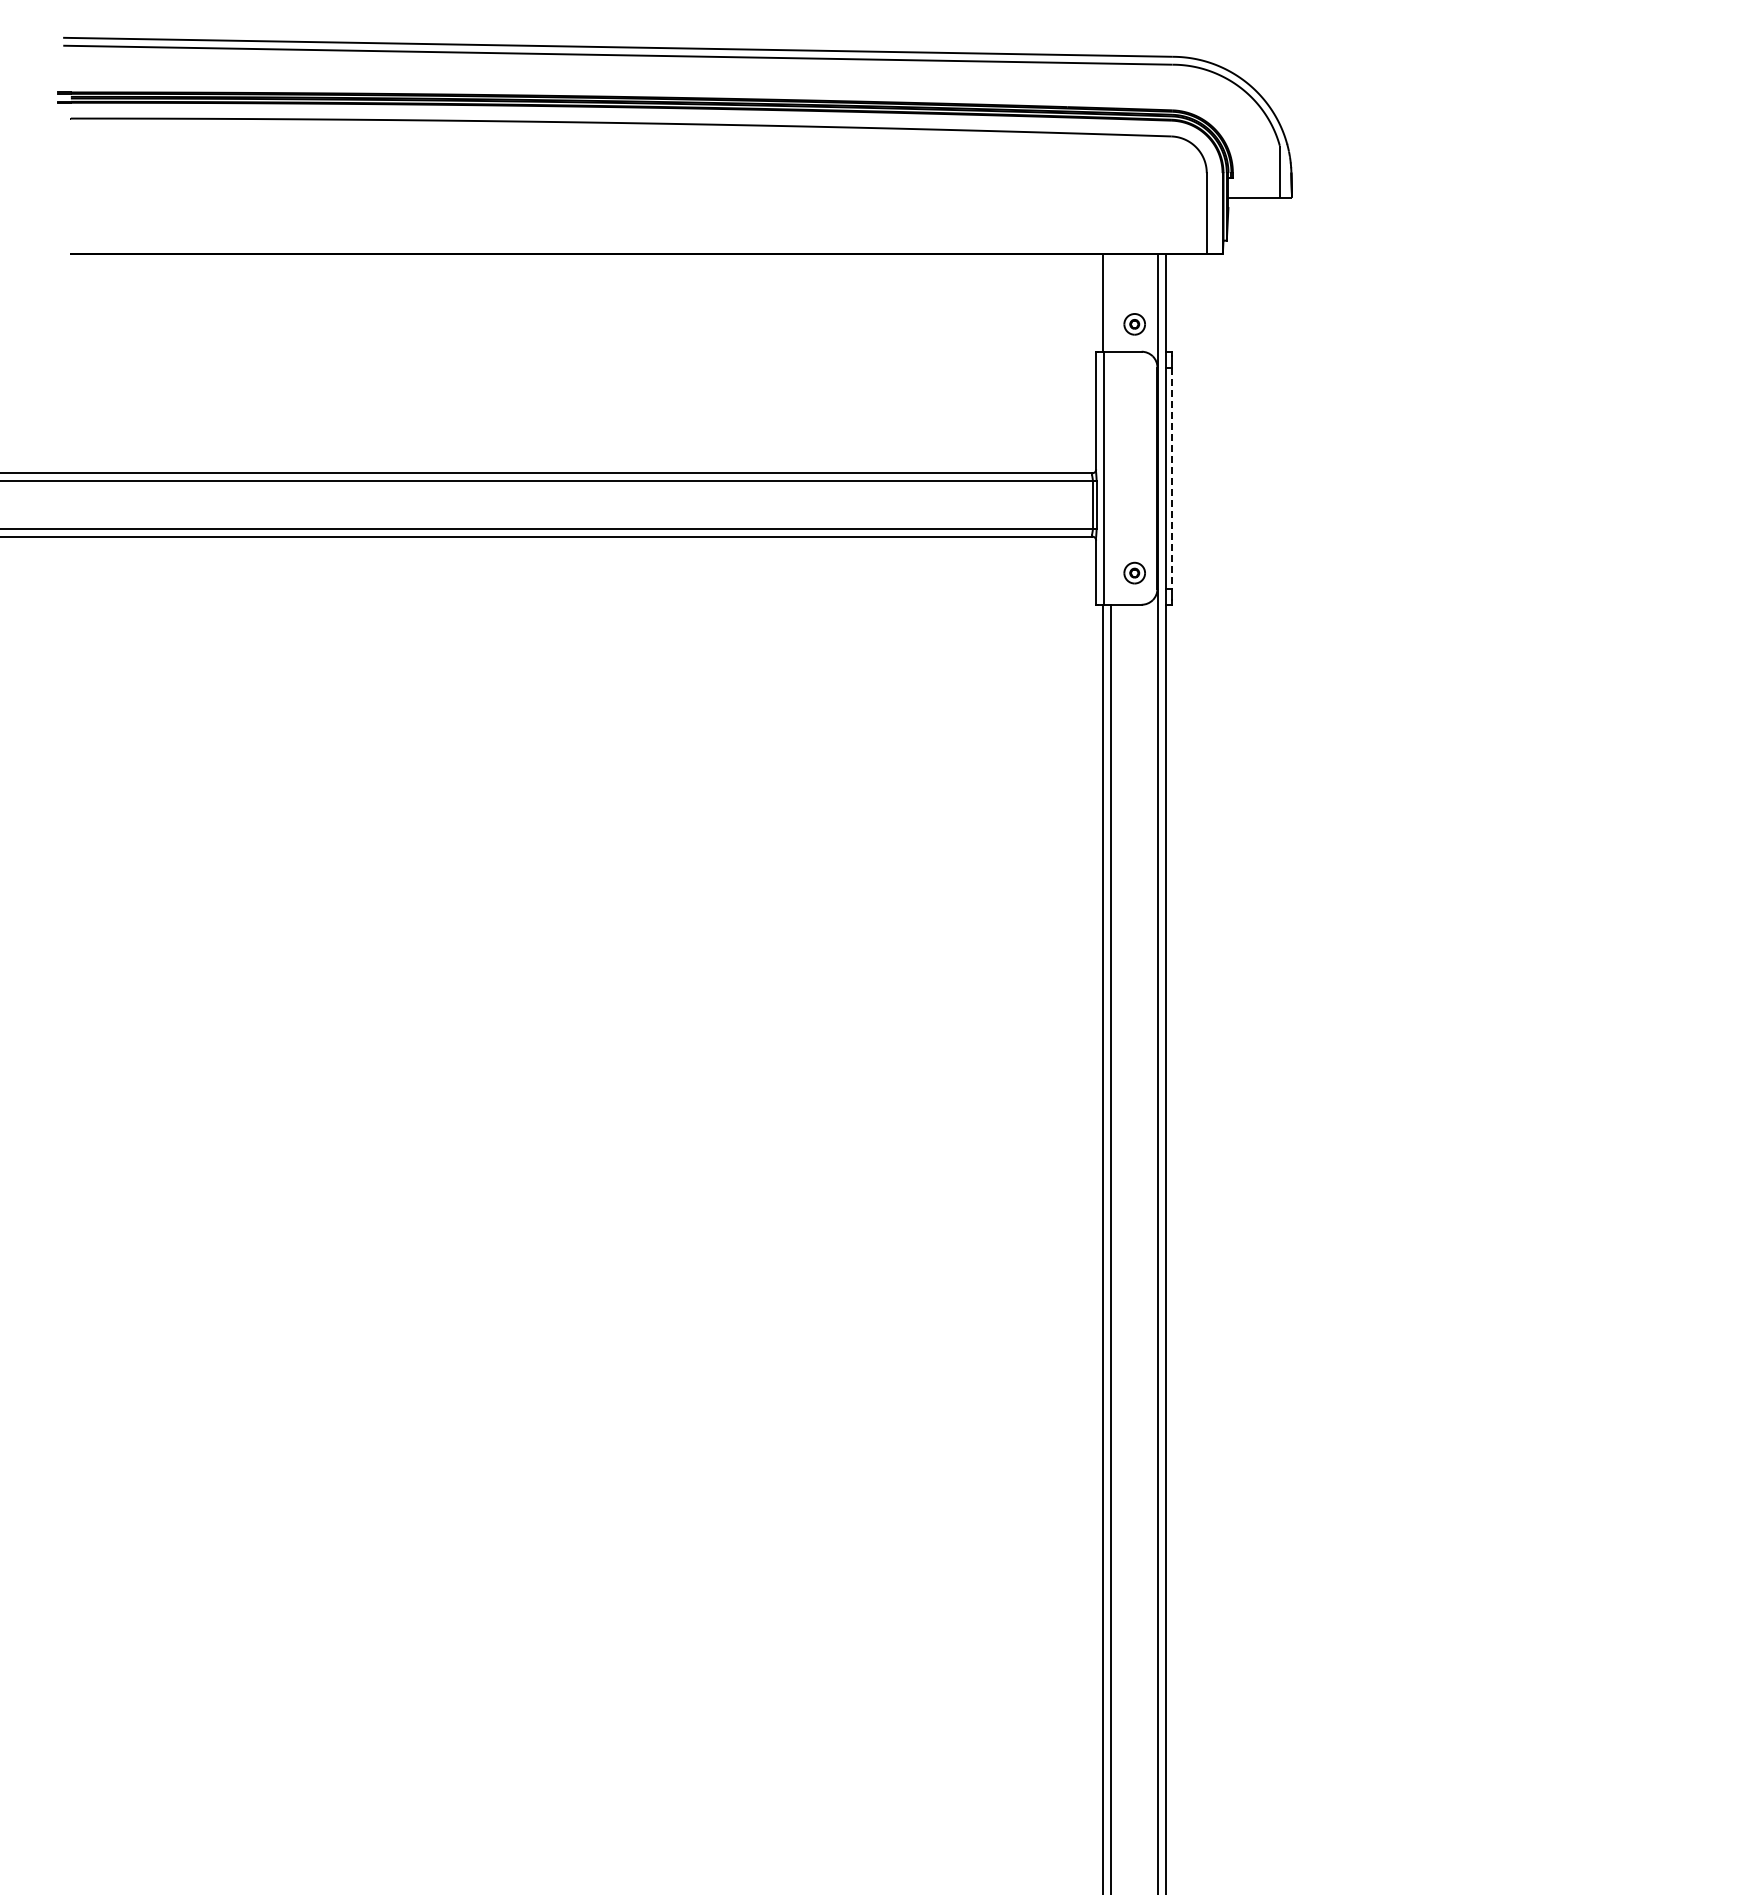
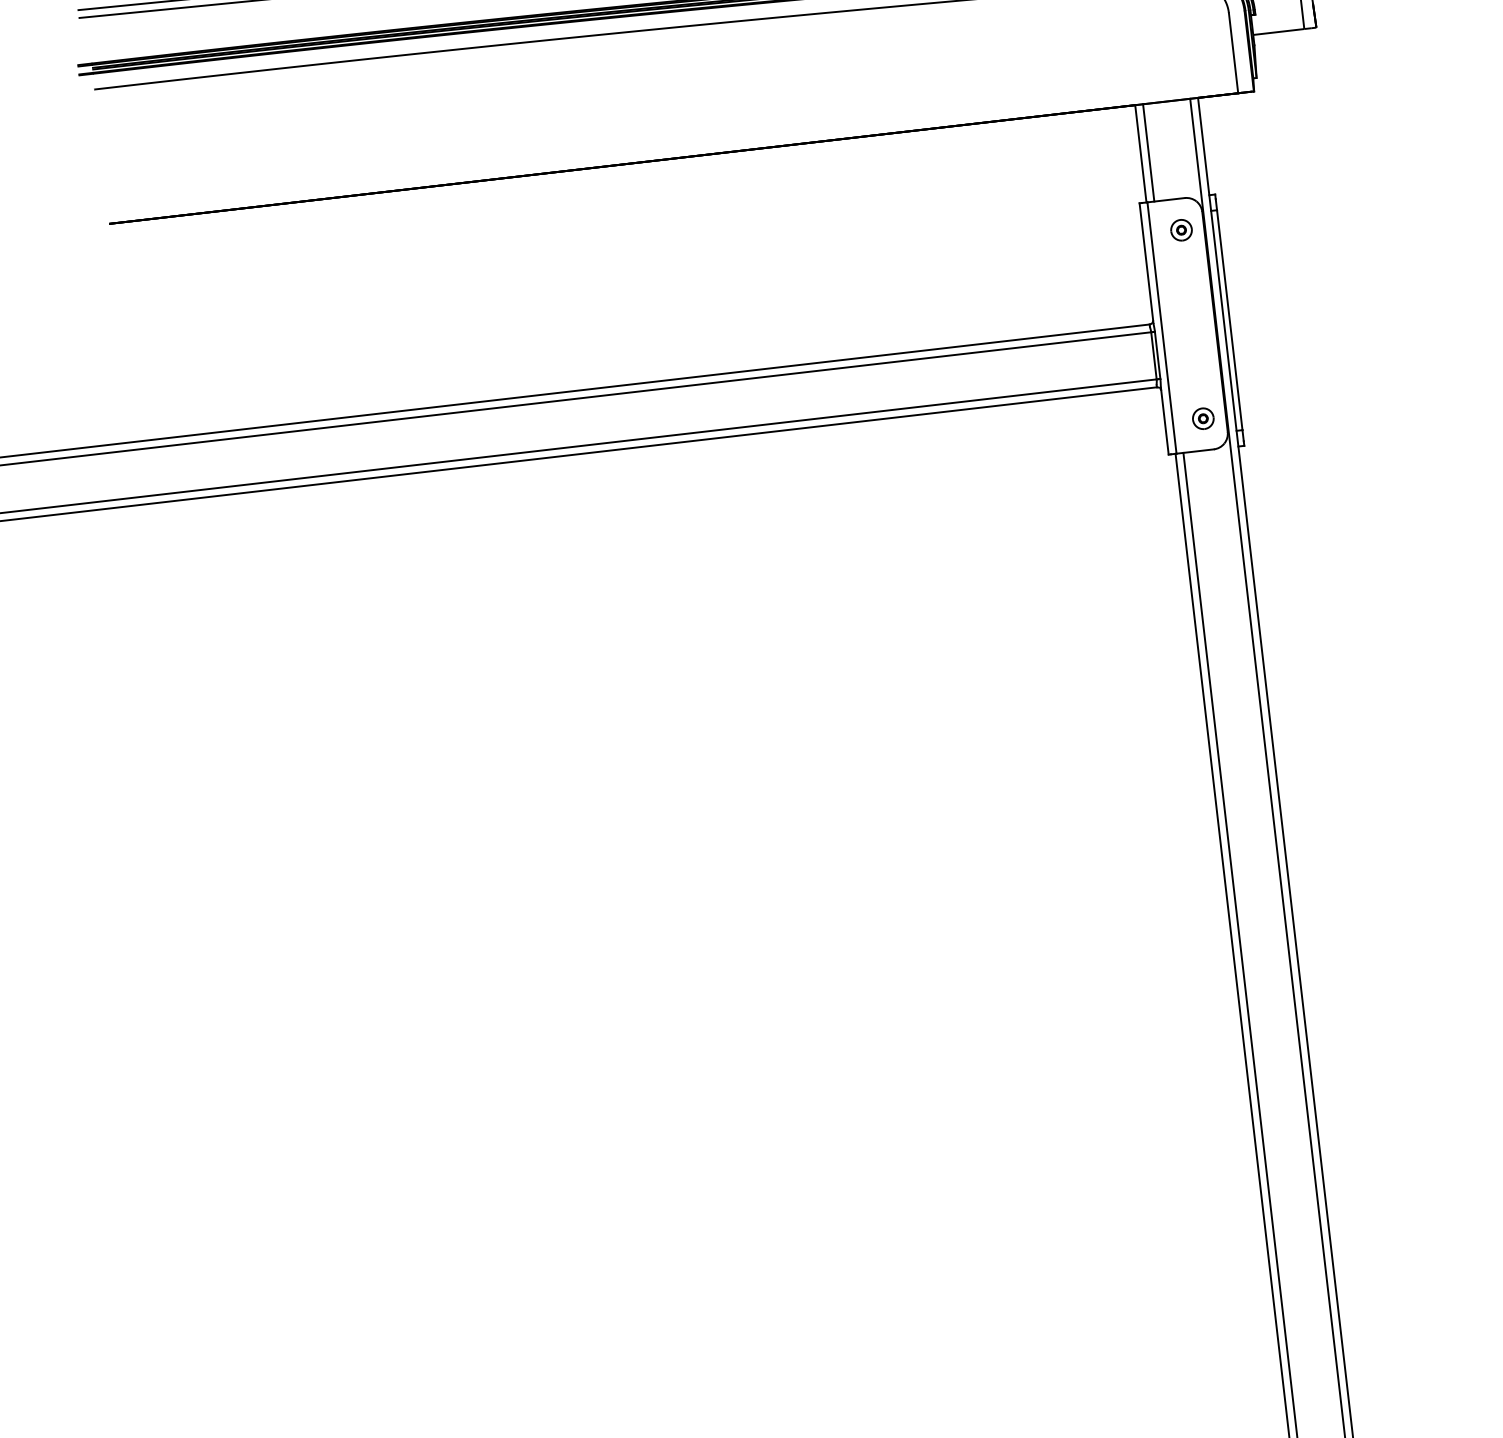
line: (1111, 302) -> (1149, 152), added
part: (1134, 324) -> (1181, 230), moved
line: (1172, 478) -> (1229, 320), dashed -> solid

